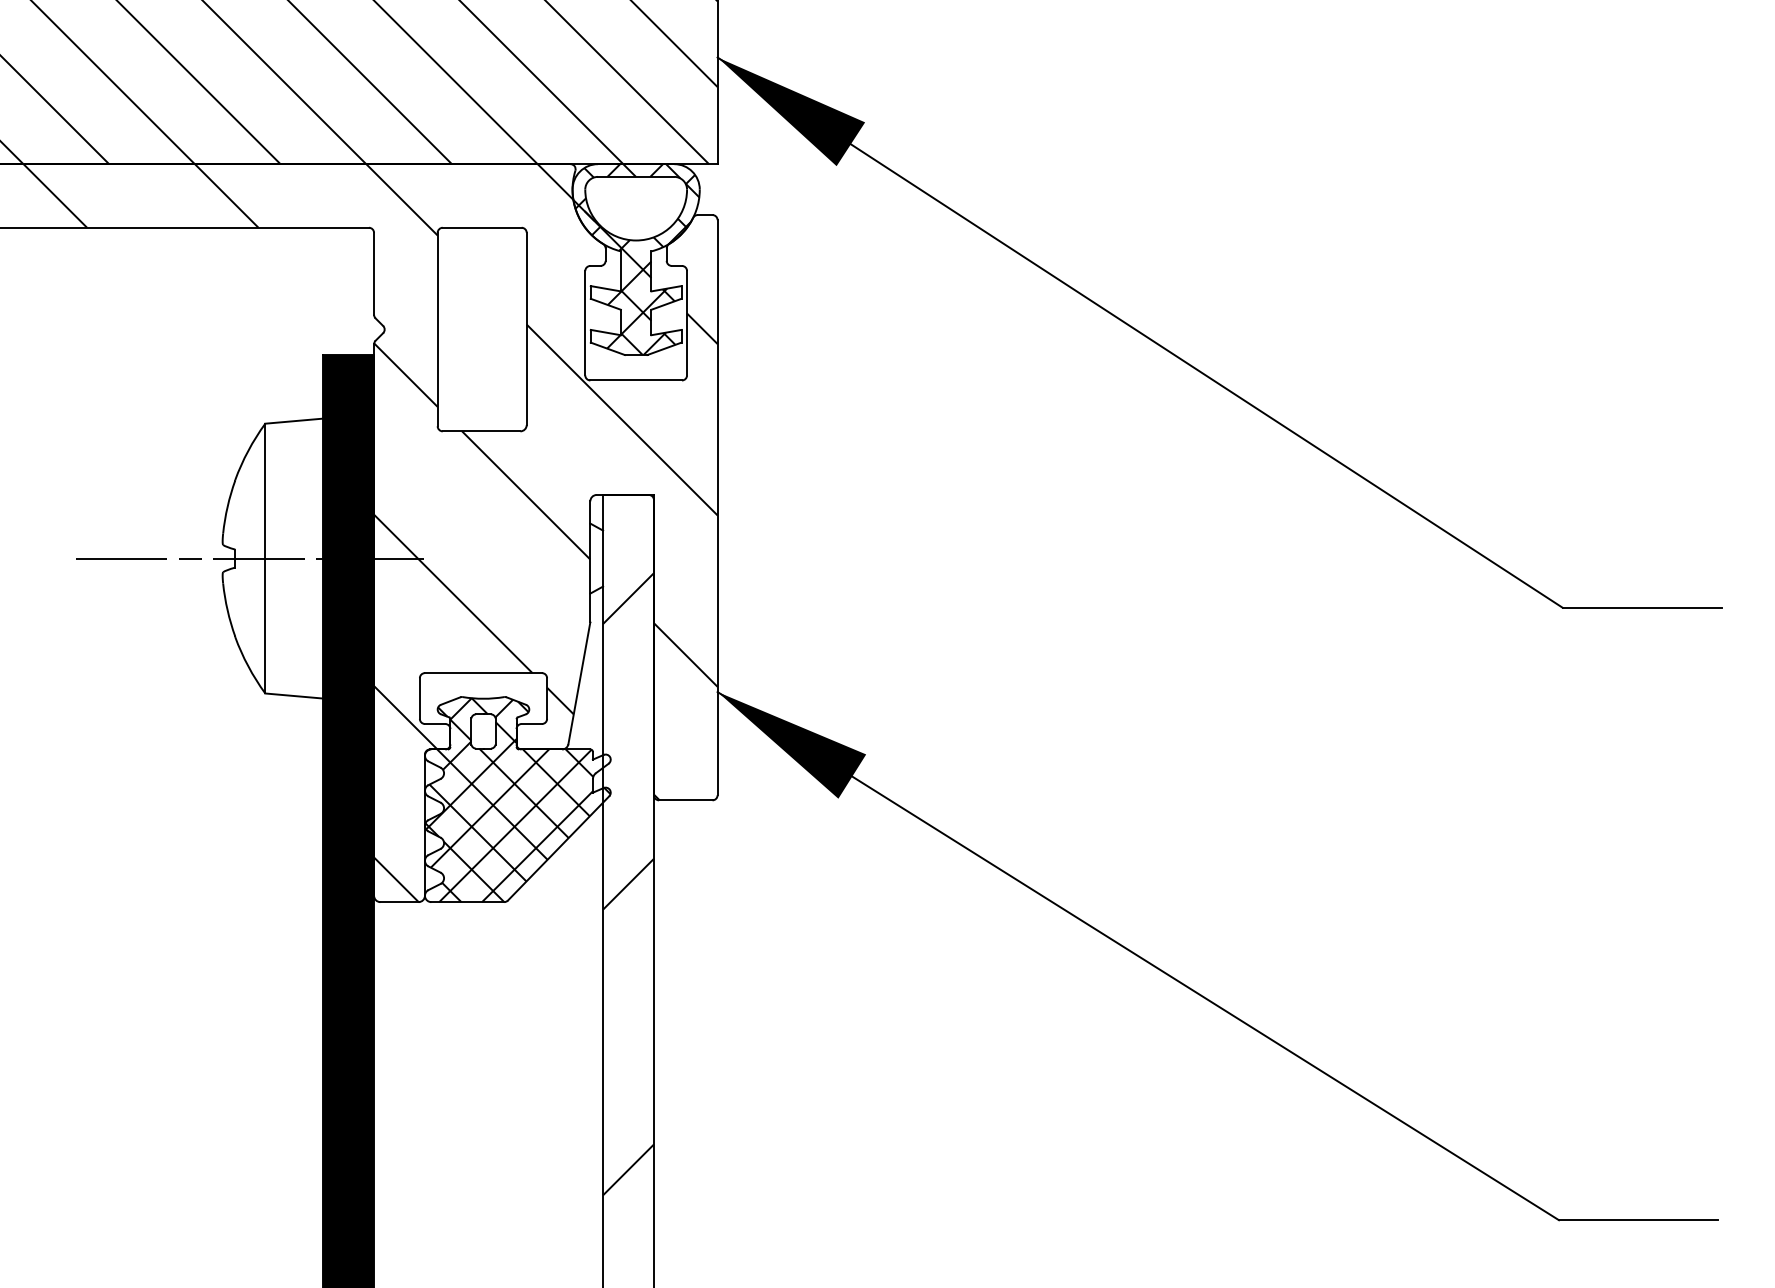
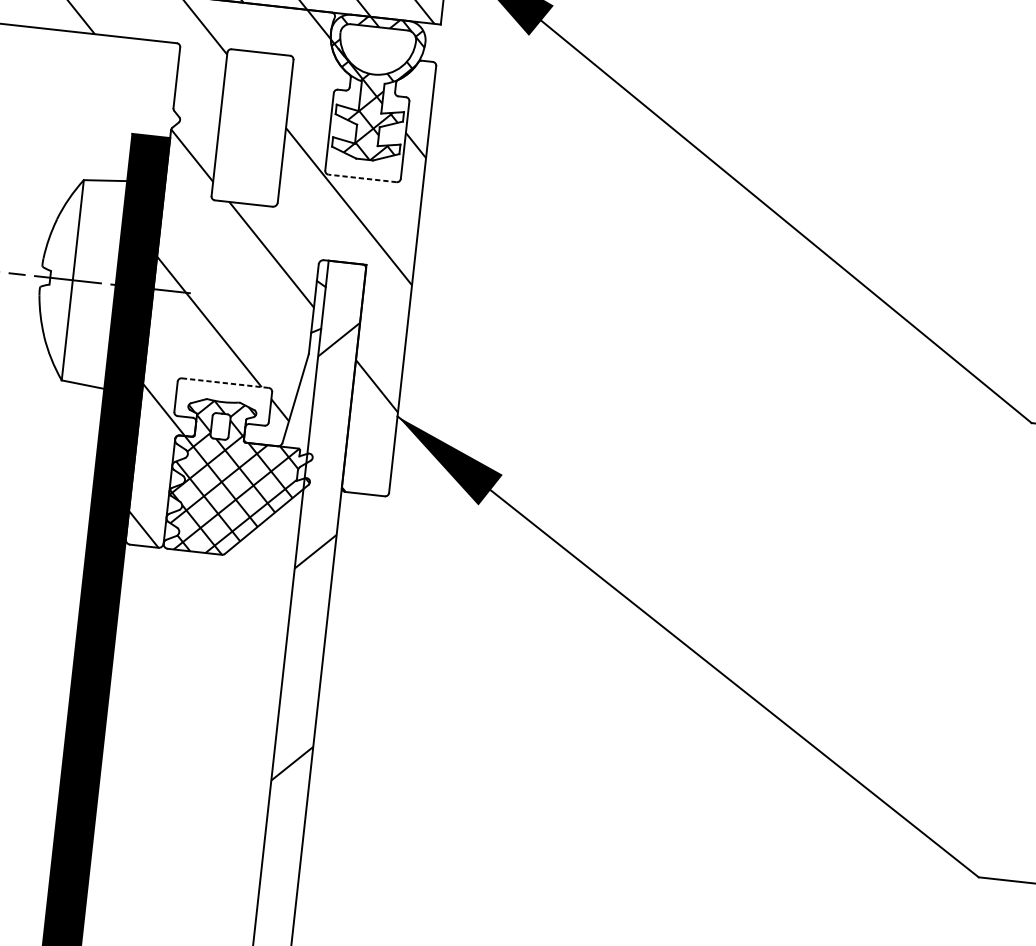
line: (636, 380) -> (362, 178), solid -> dashed
line: (483, 673) -> (225, 383), solid -> dashed

